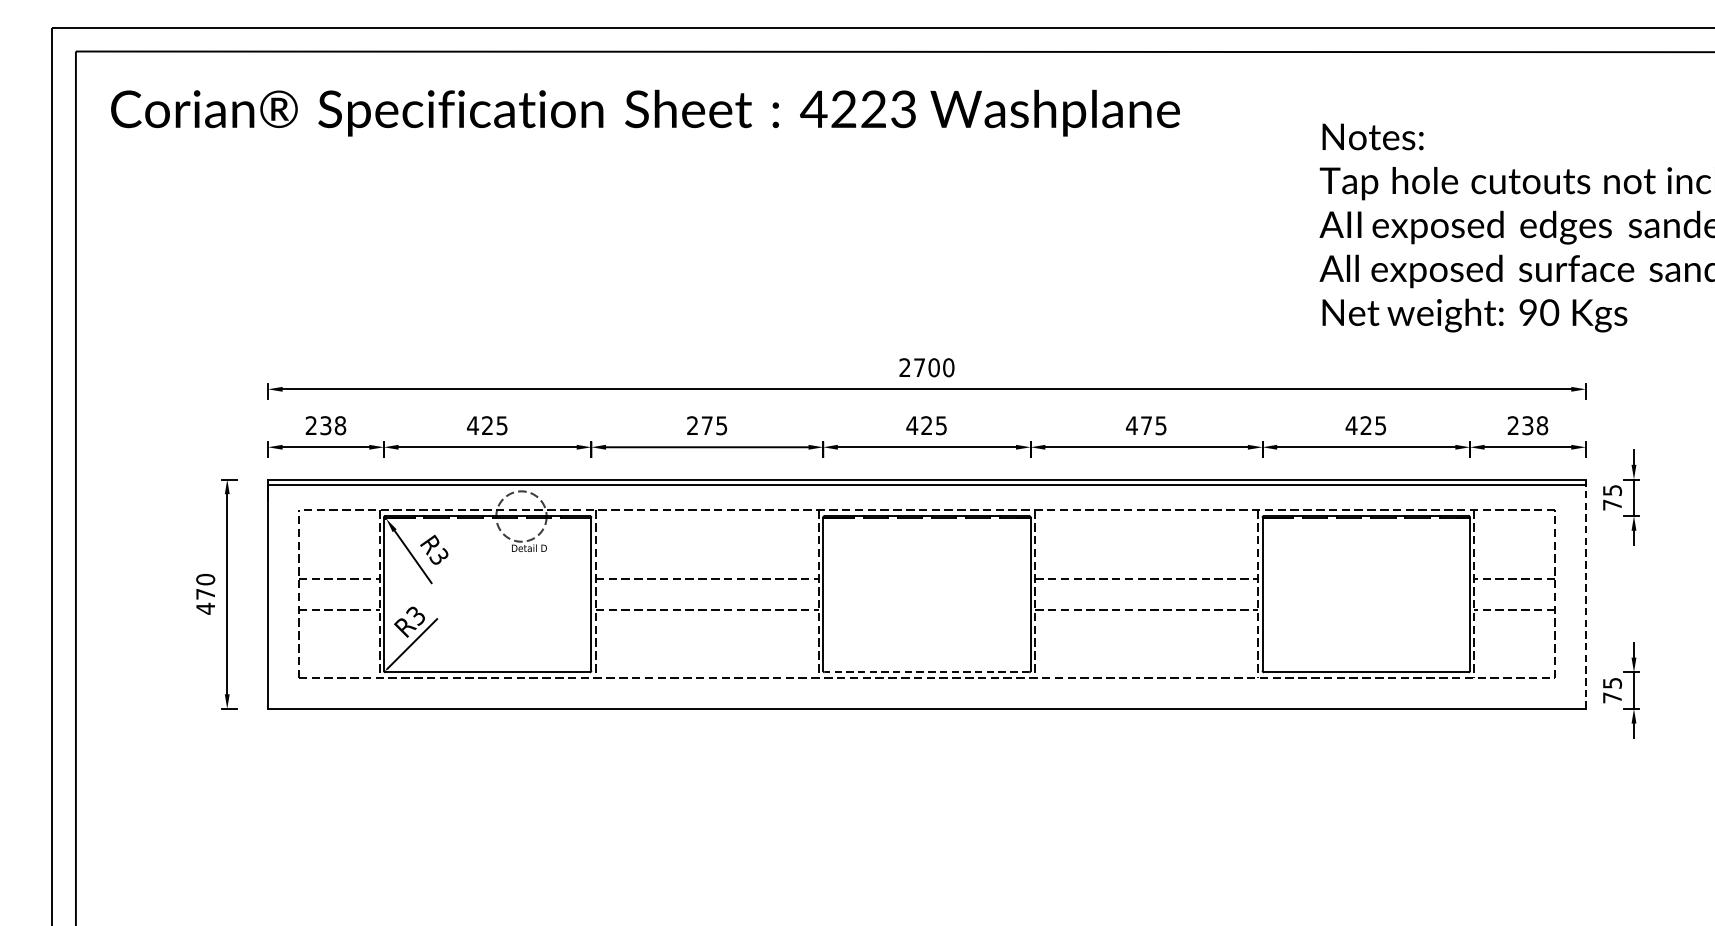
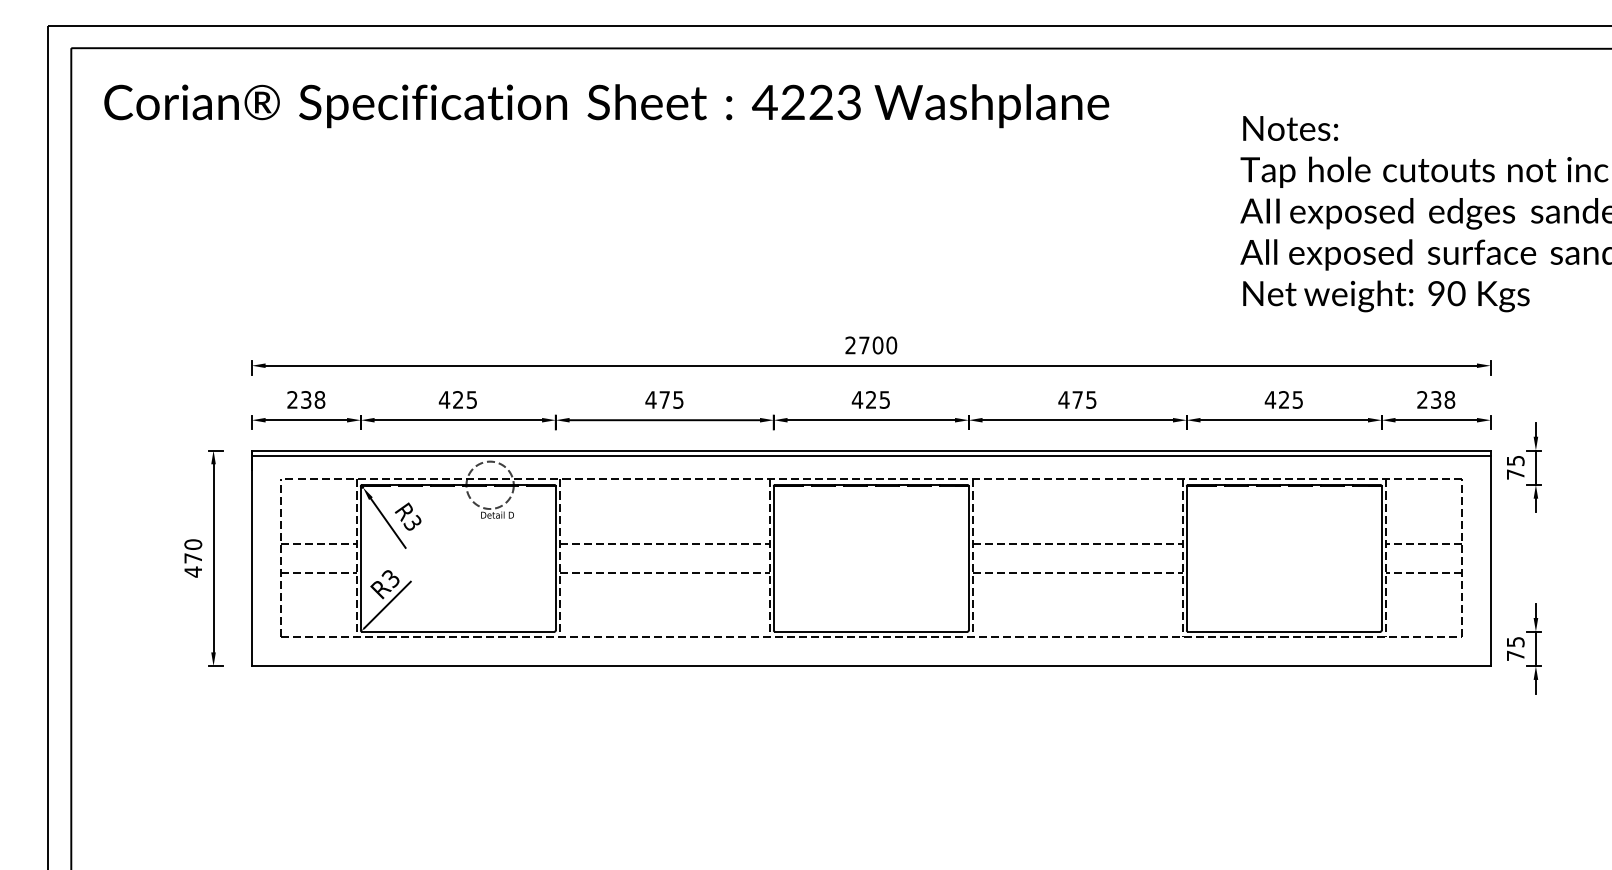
text: (692, 425) -> (650, 399), 275 -> 475
line: (1585, 594) -> (1490, 558), dashed -> solid
line: (926, 672) -> (870, 631), dashed -> solid

